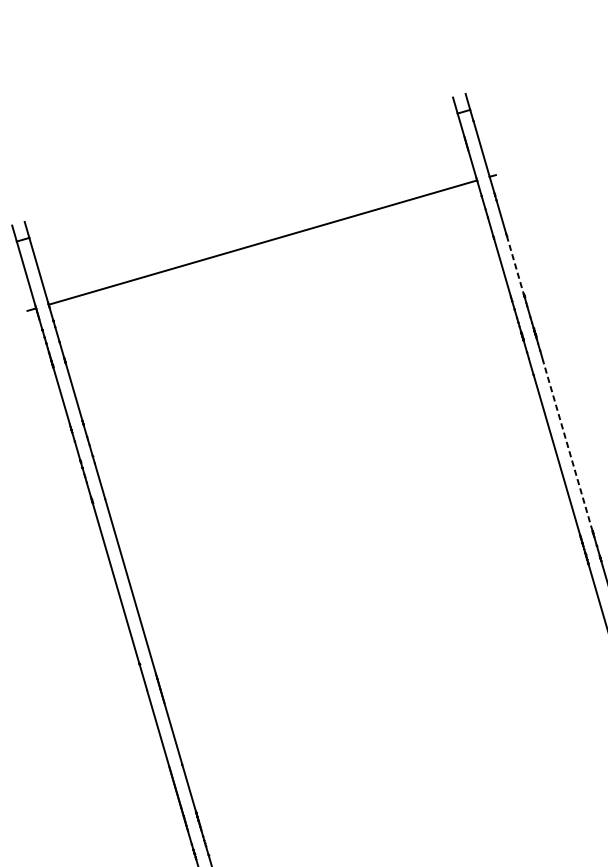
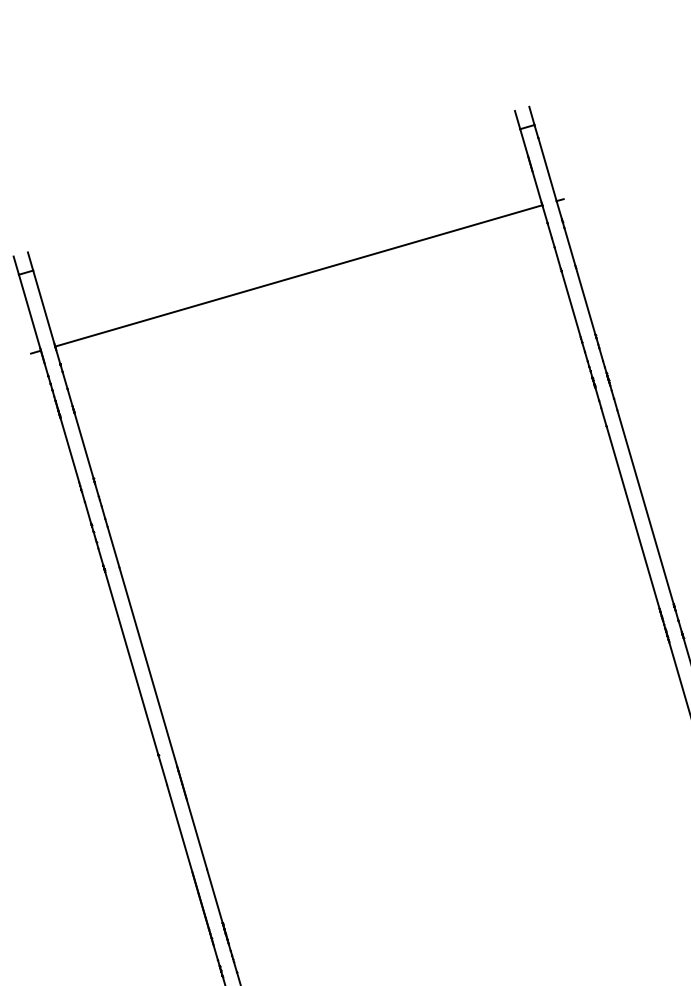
line: (515, 265) -> (585, 301), dashed -> solid
line: (567, 446) -> (645, 507), dashed -> solid

